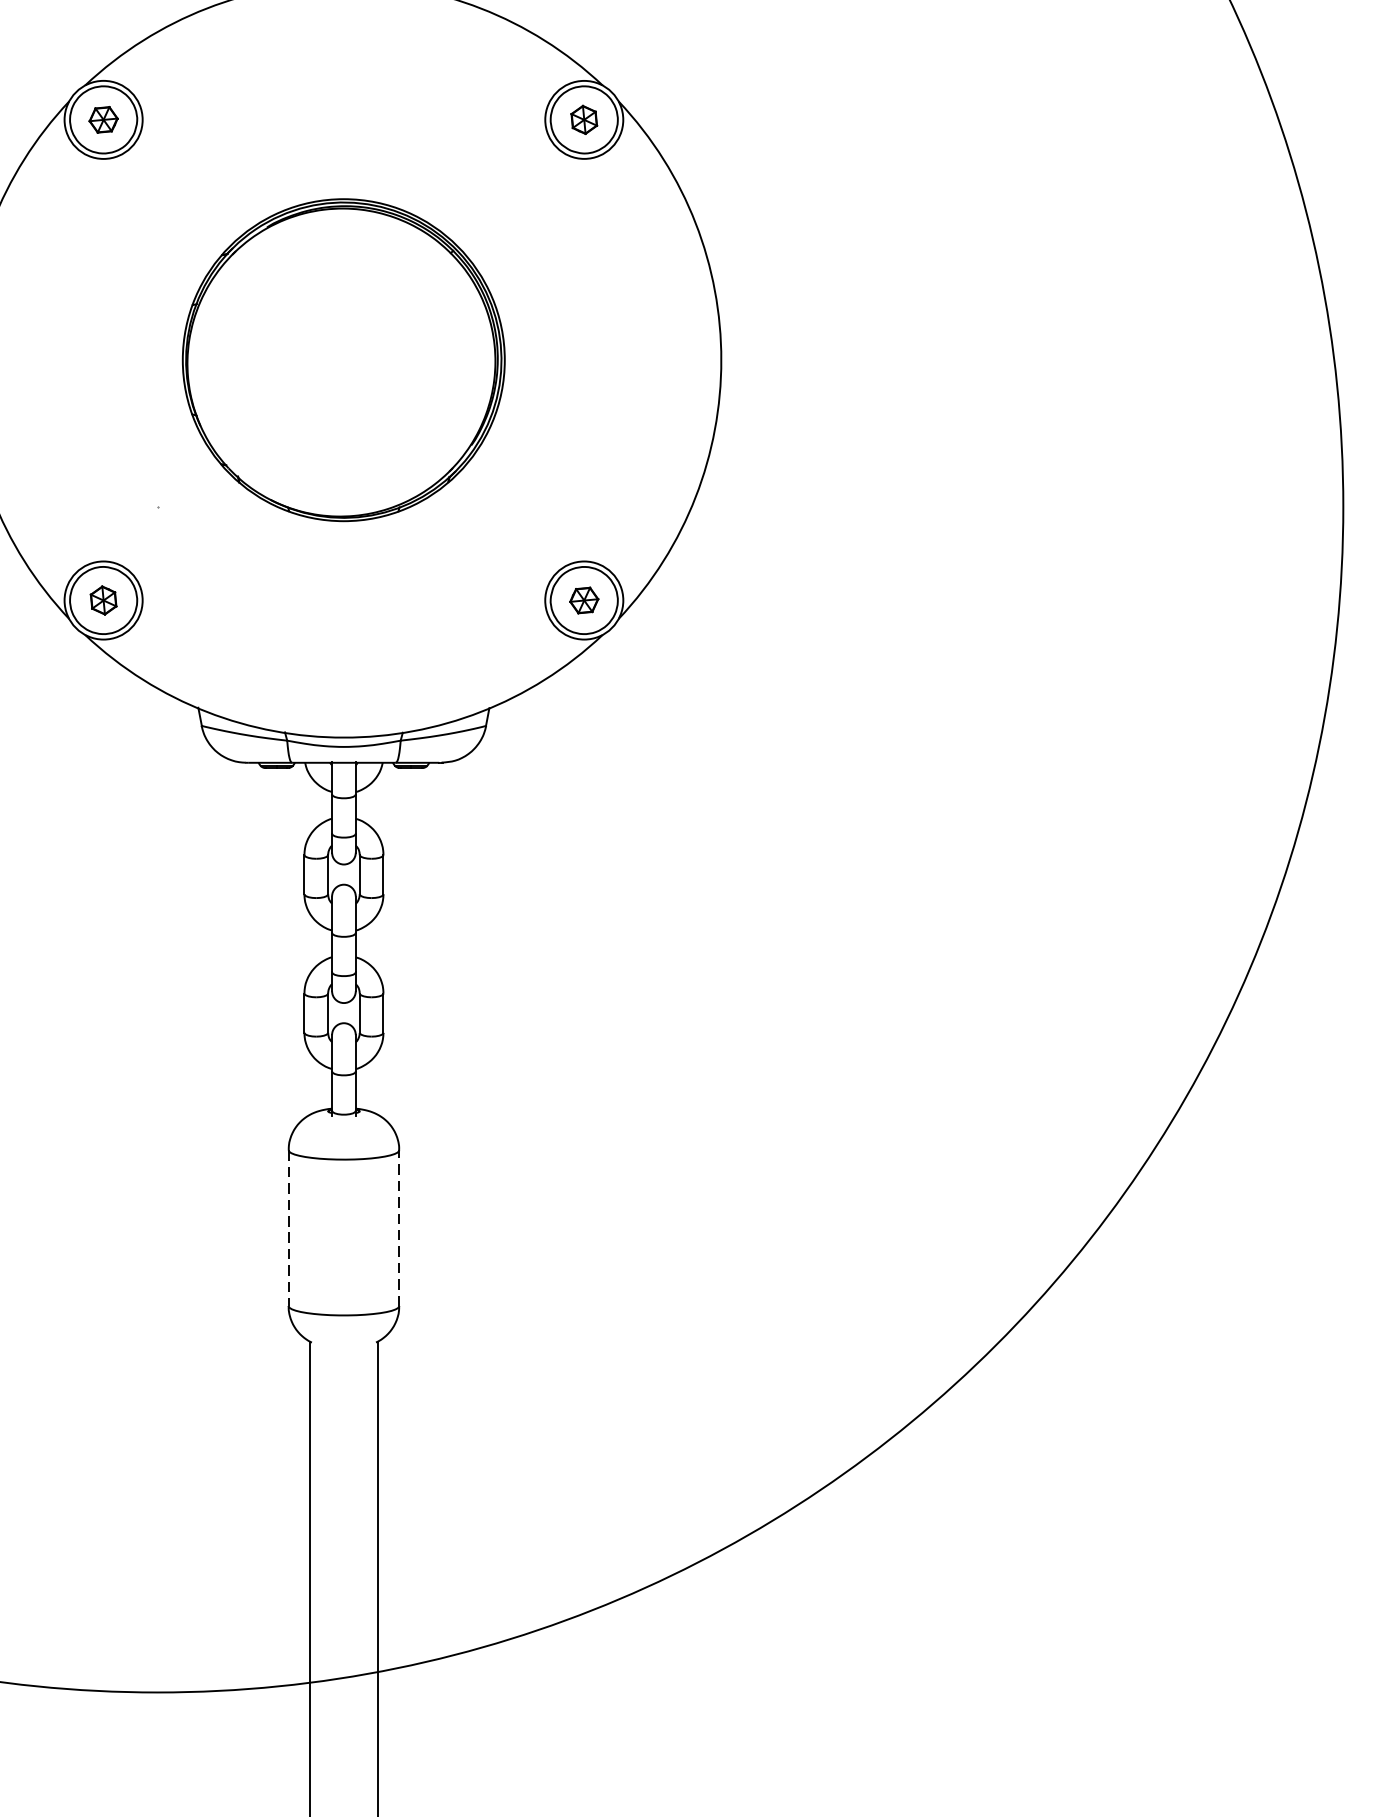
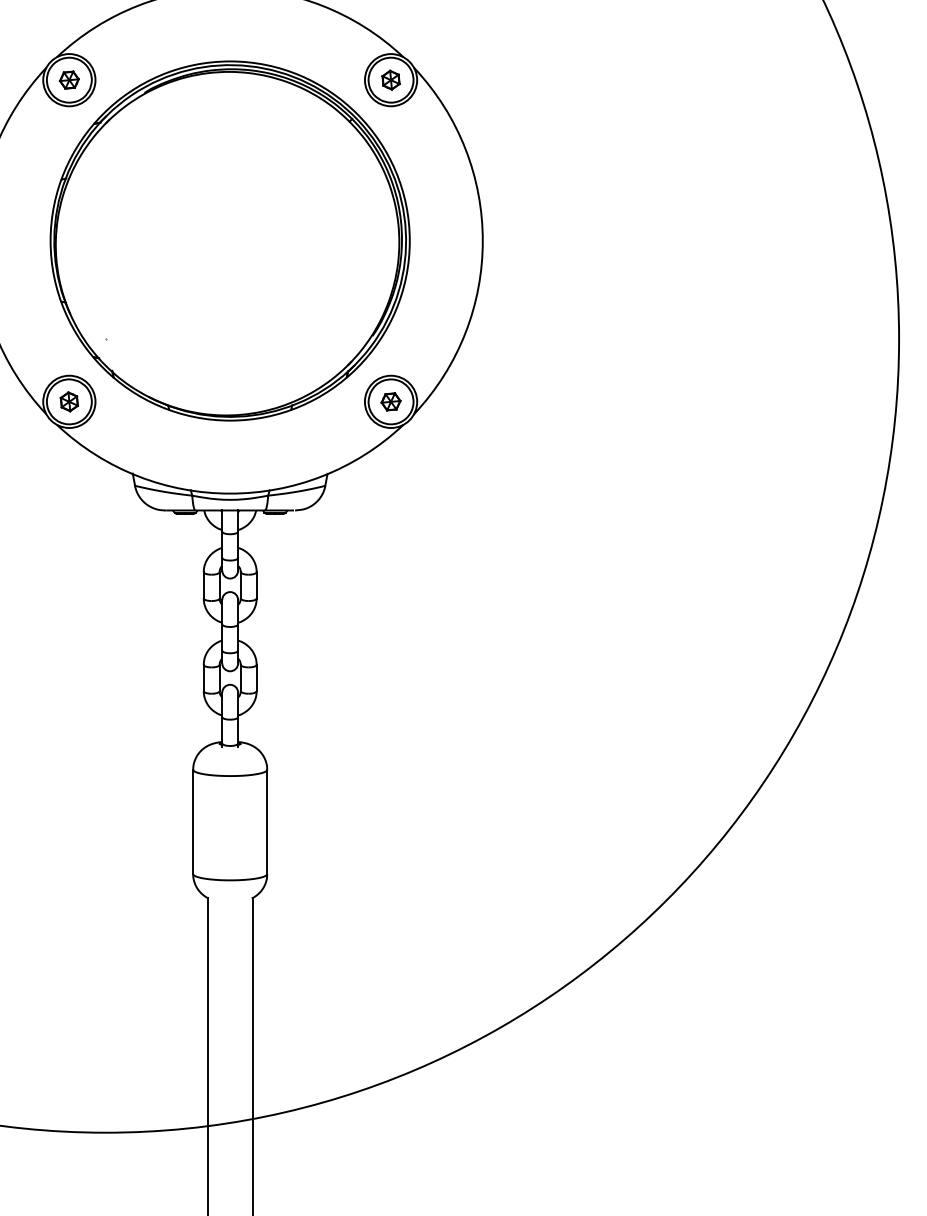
part: (342, 359) -> (229, 240), size x1.67
line: (399, 1227) -> (267, 821), dashed -> solid
line: (289, 1228) -> (193, 822), dashed -> solid

